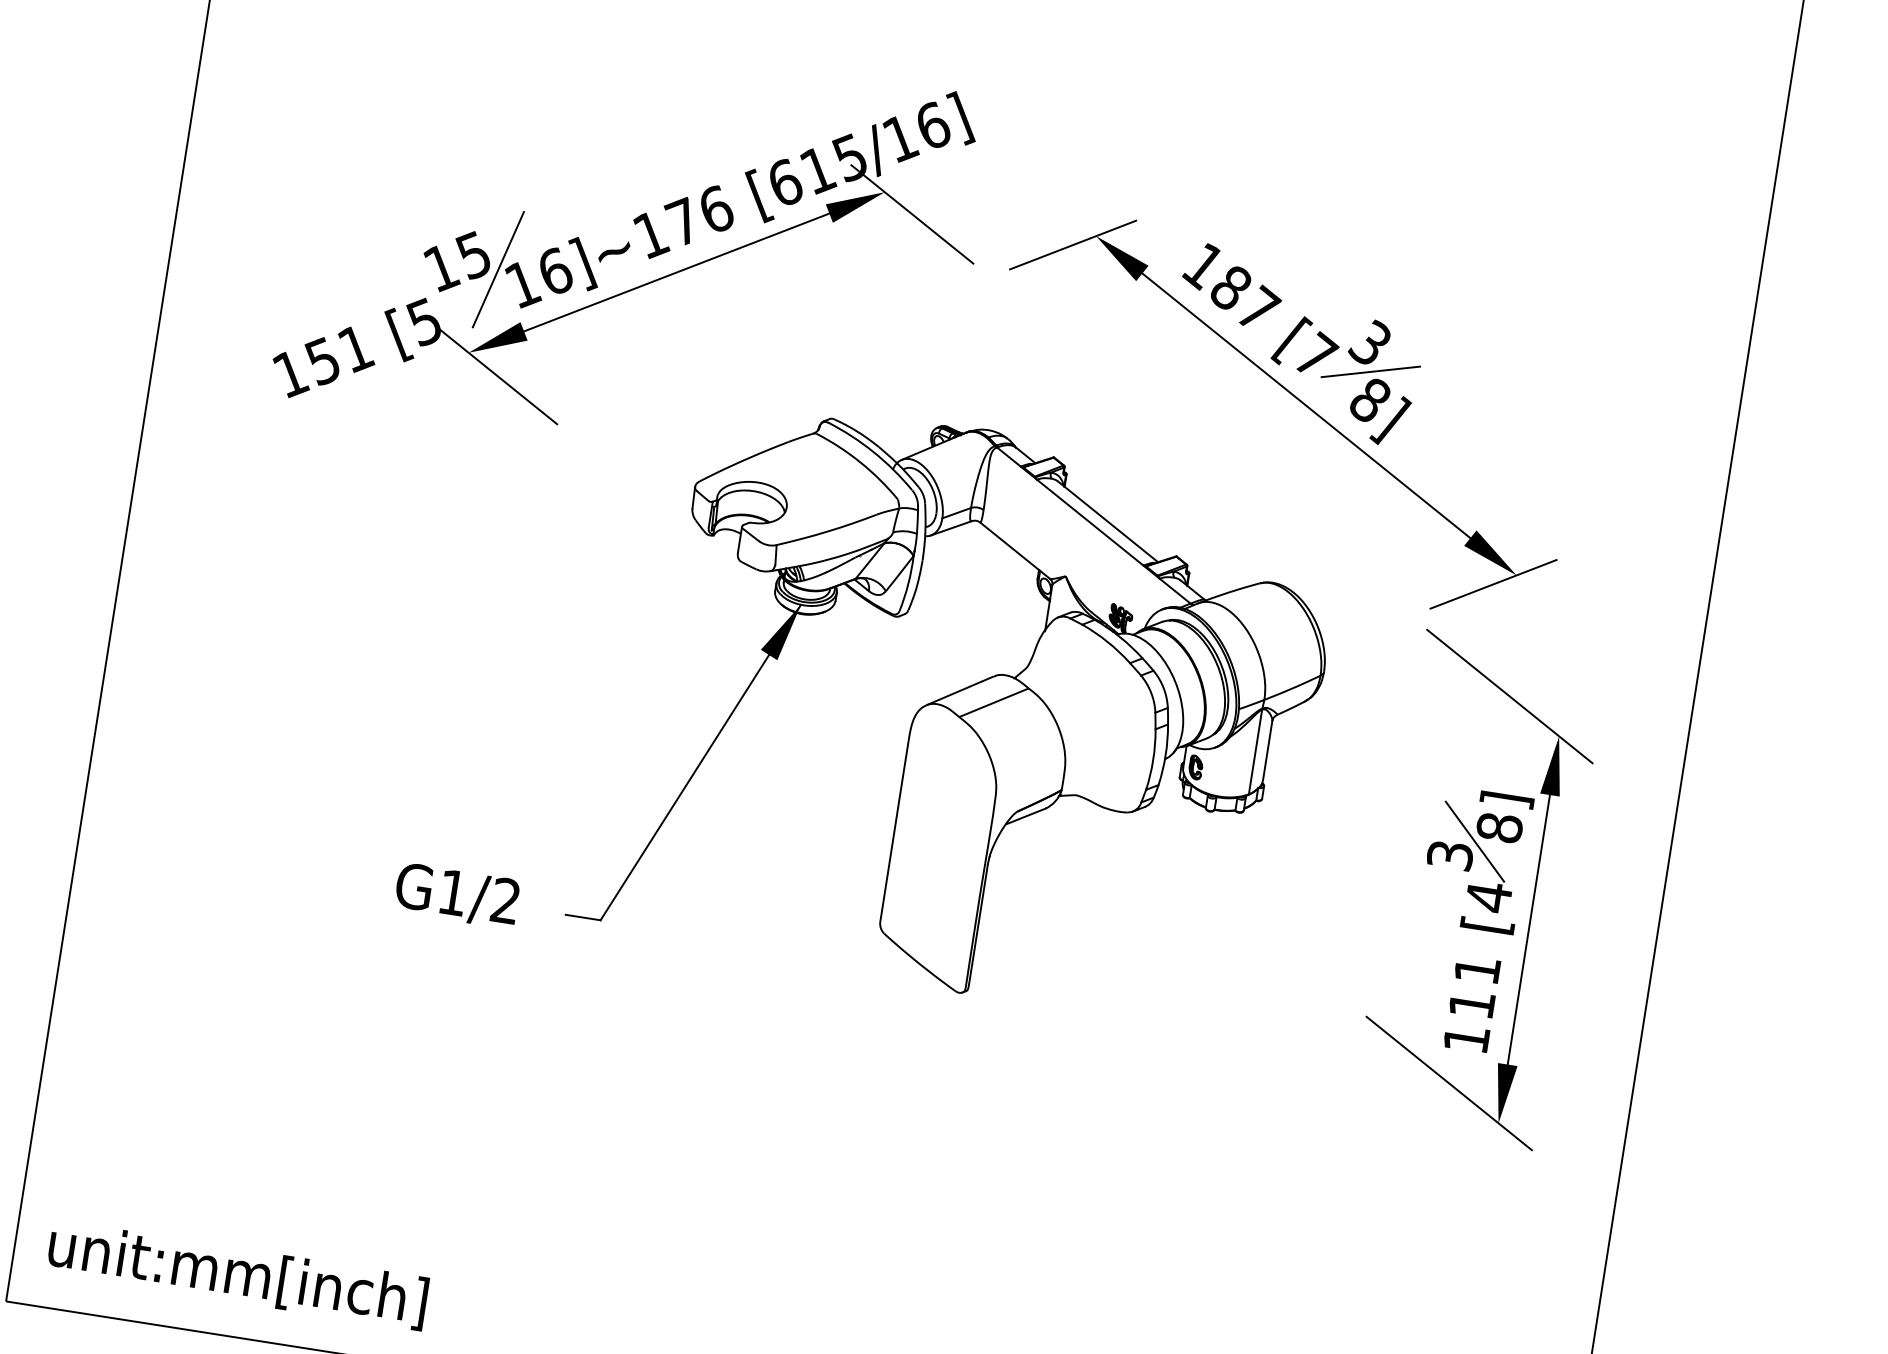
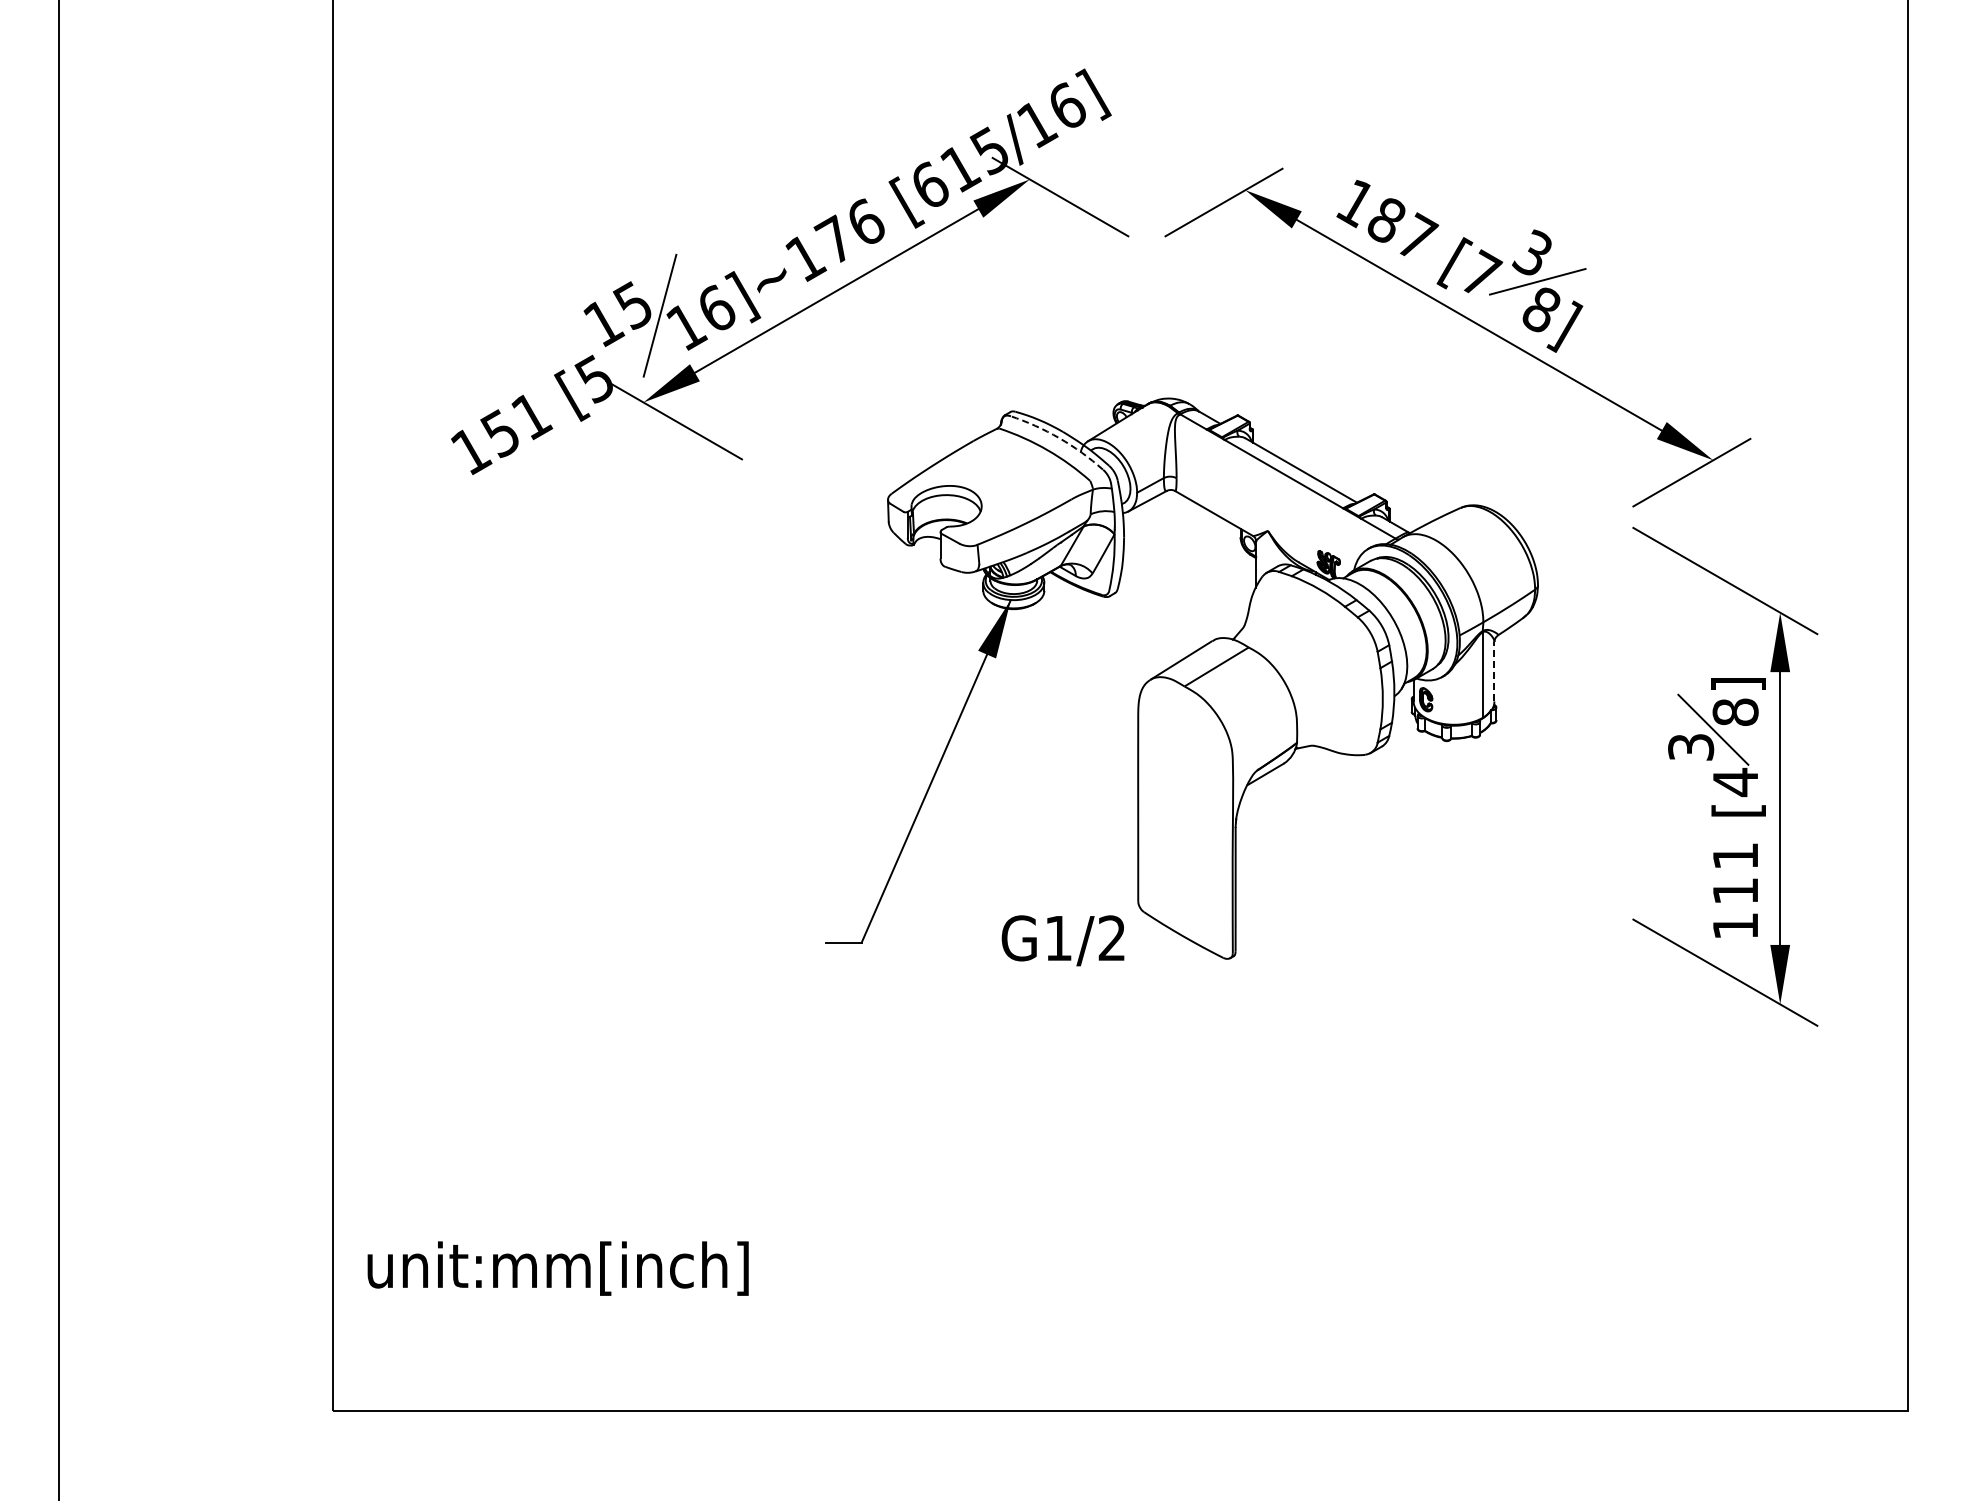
arc: (874, 452) -> (1059, 438), solid -> dashed
line: (1267, 750) -> (1494, 671), solid -> dashed
text: (456, 895) -> (1062, 940), moved
text: (237, 1275) -> (557, 1268), moved

